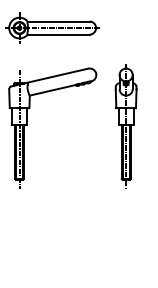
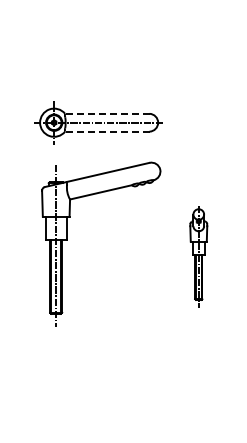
line: (58, 21) -> (106, 113), solid -> dashed
line: (58, 34) -> (106, 131), solid -> dashed
part: (27, 125) -> (67, 240), moved
part: (125, 126) -> (198, 256), size x0.6

